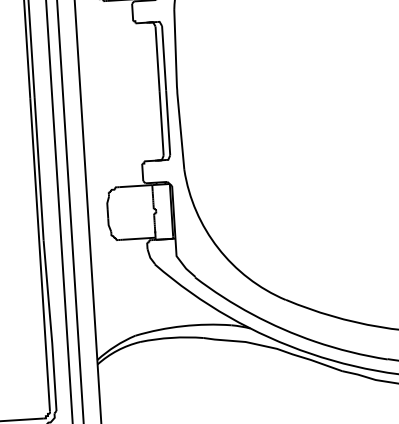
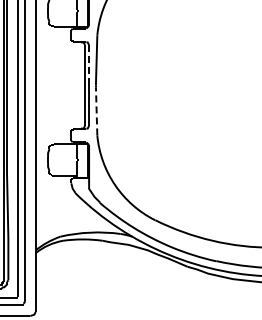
line: (164, 58) -> (89, 65), solid -> dashed
line: (180, 128) -> (96, 109), solid -> dashed

